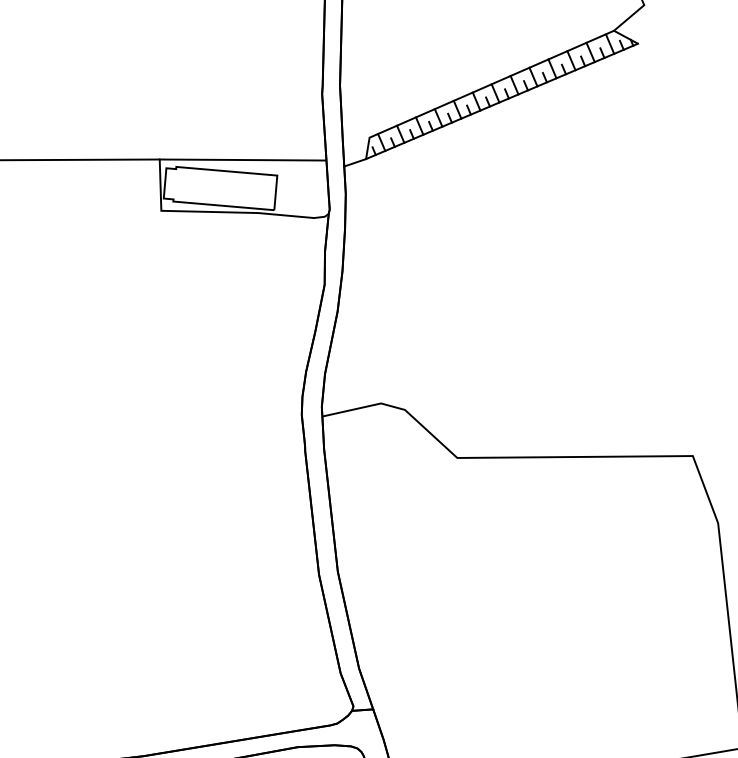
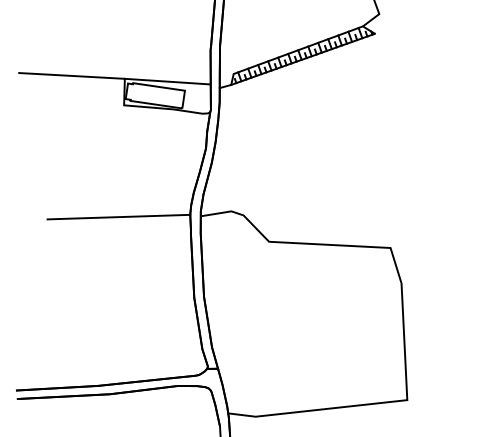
line: (163, 426) -> (118, 216), added

